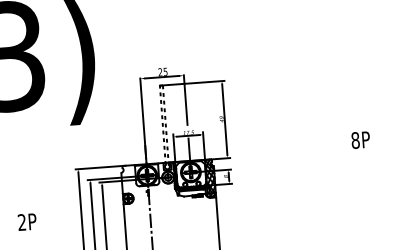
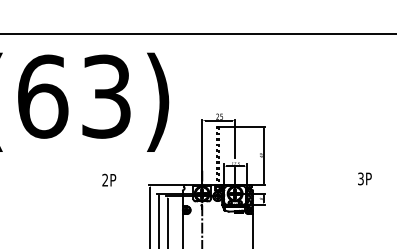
text: (354, 139) -> (360, 178), 8P -> 3P
text: (27, 221) -> (109, 179), moved

